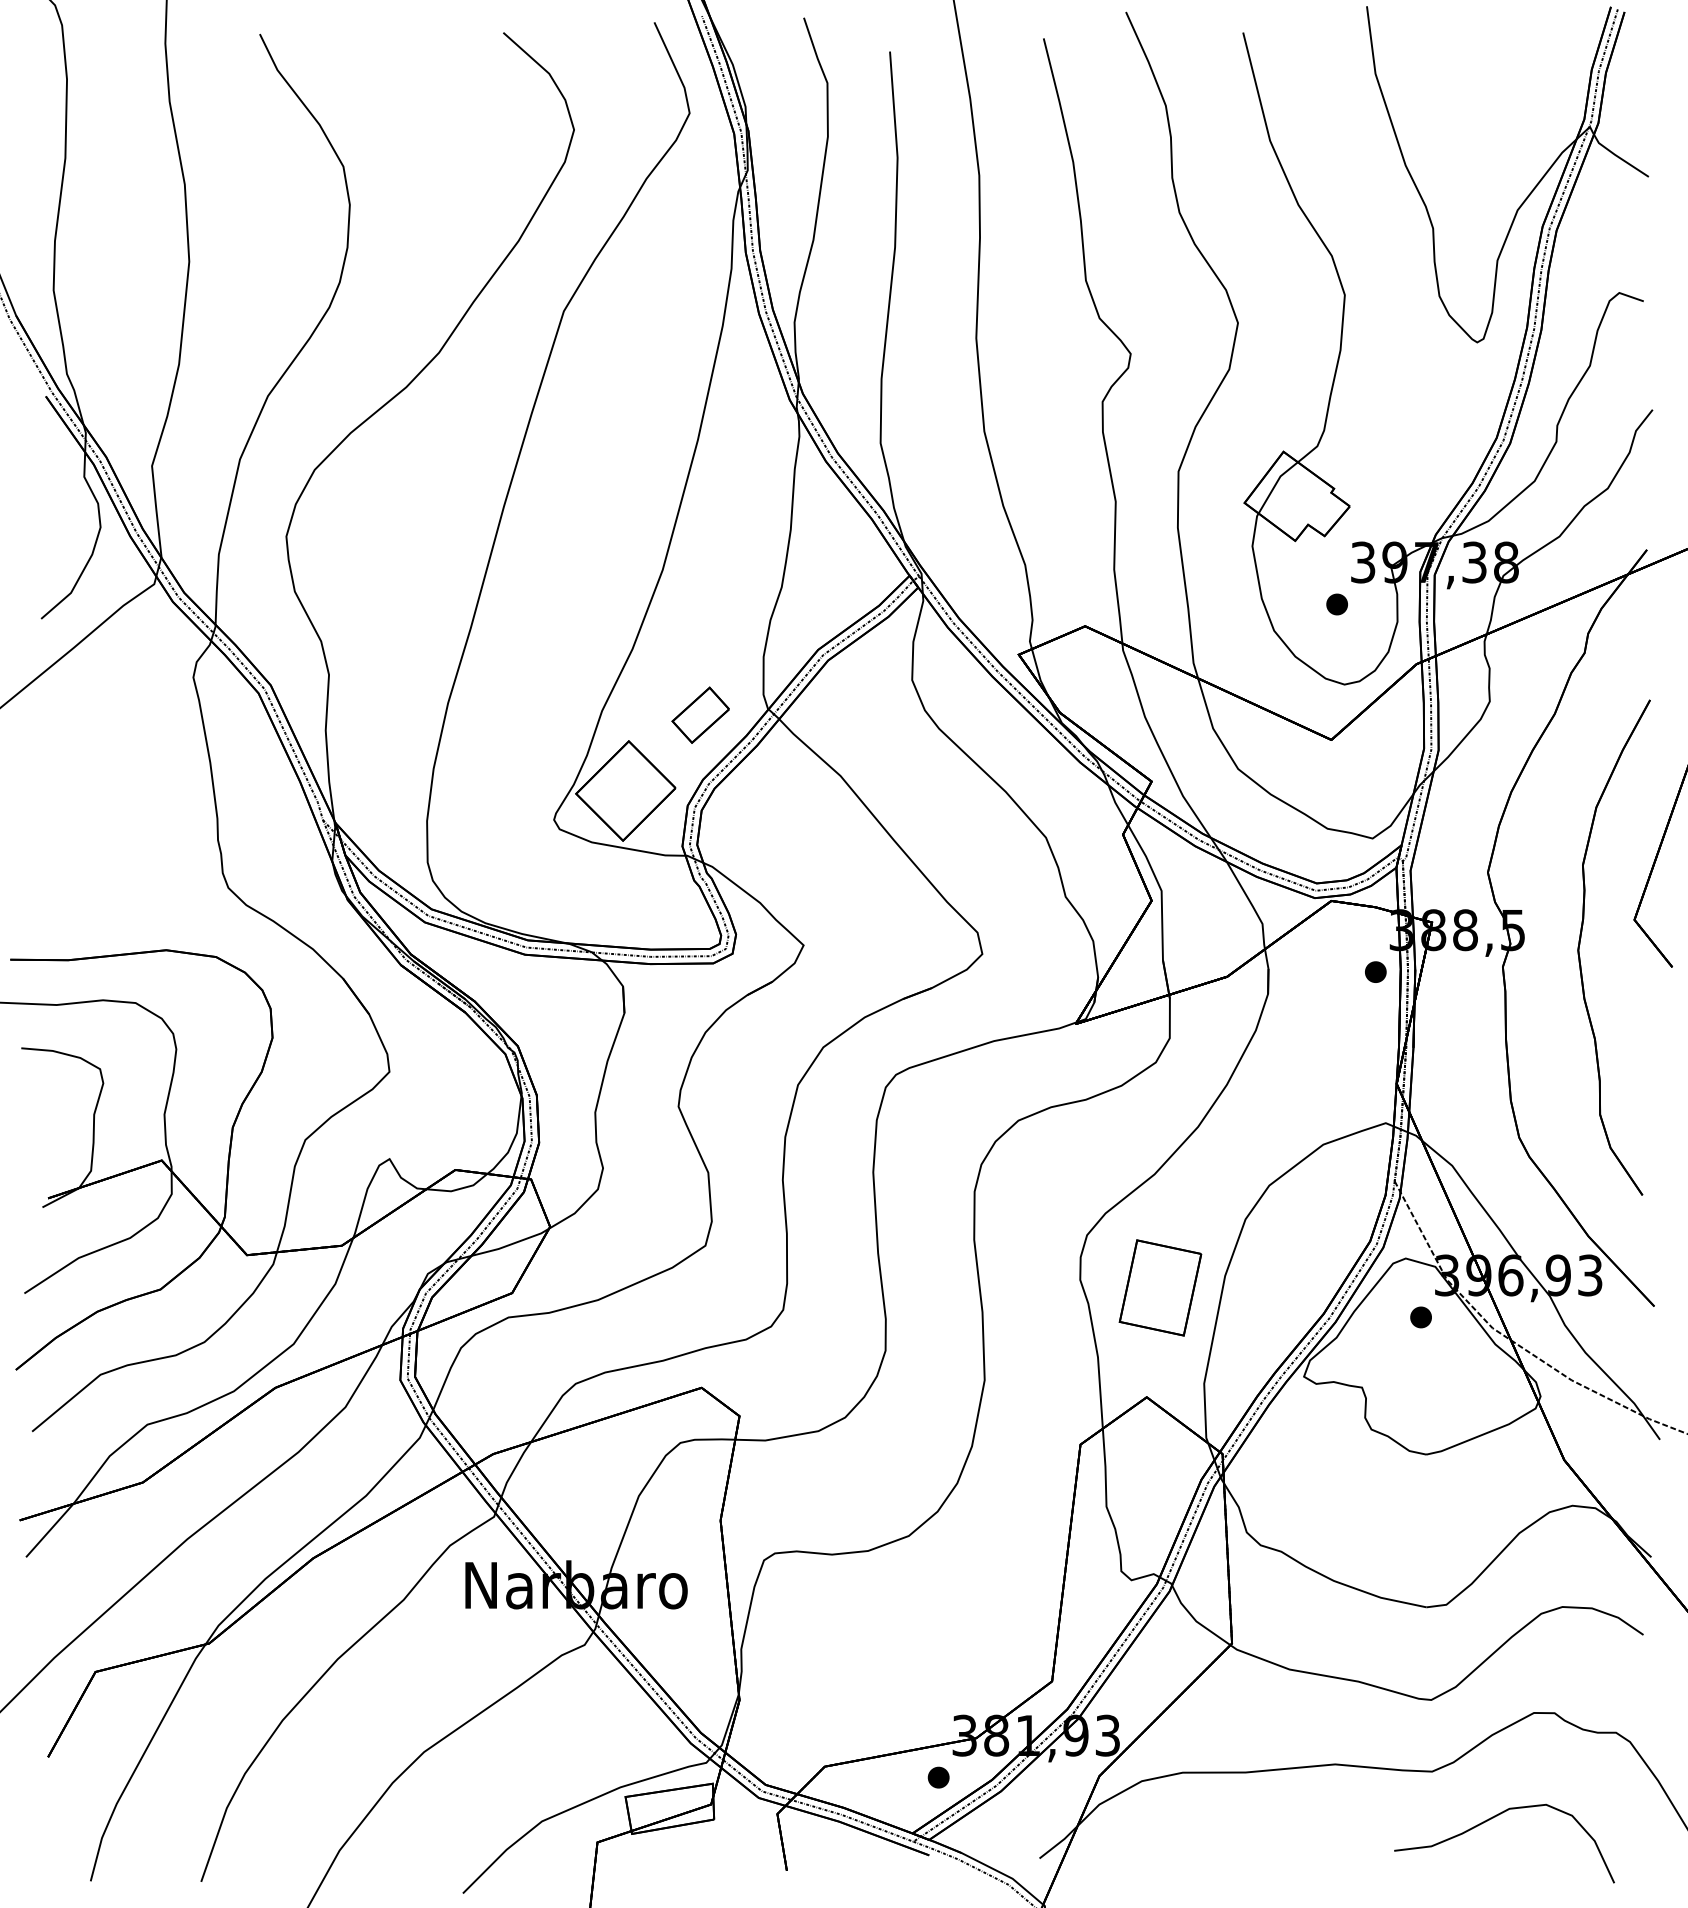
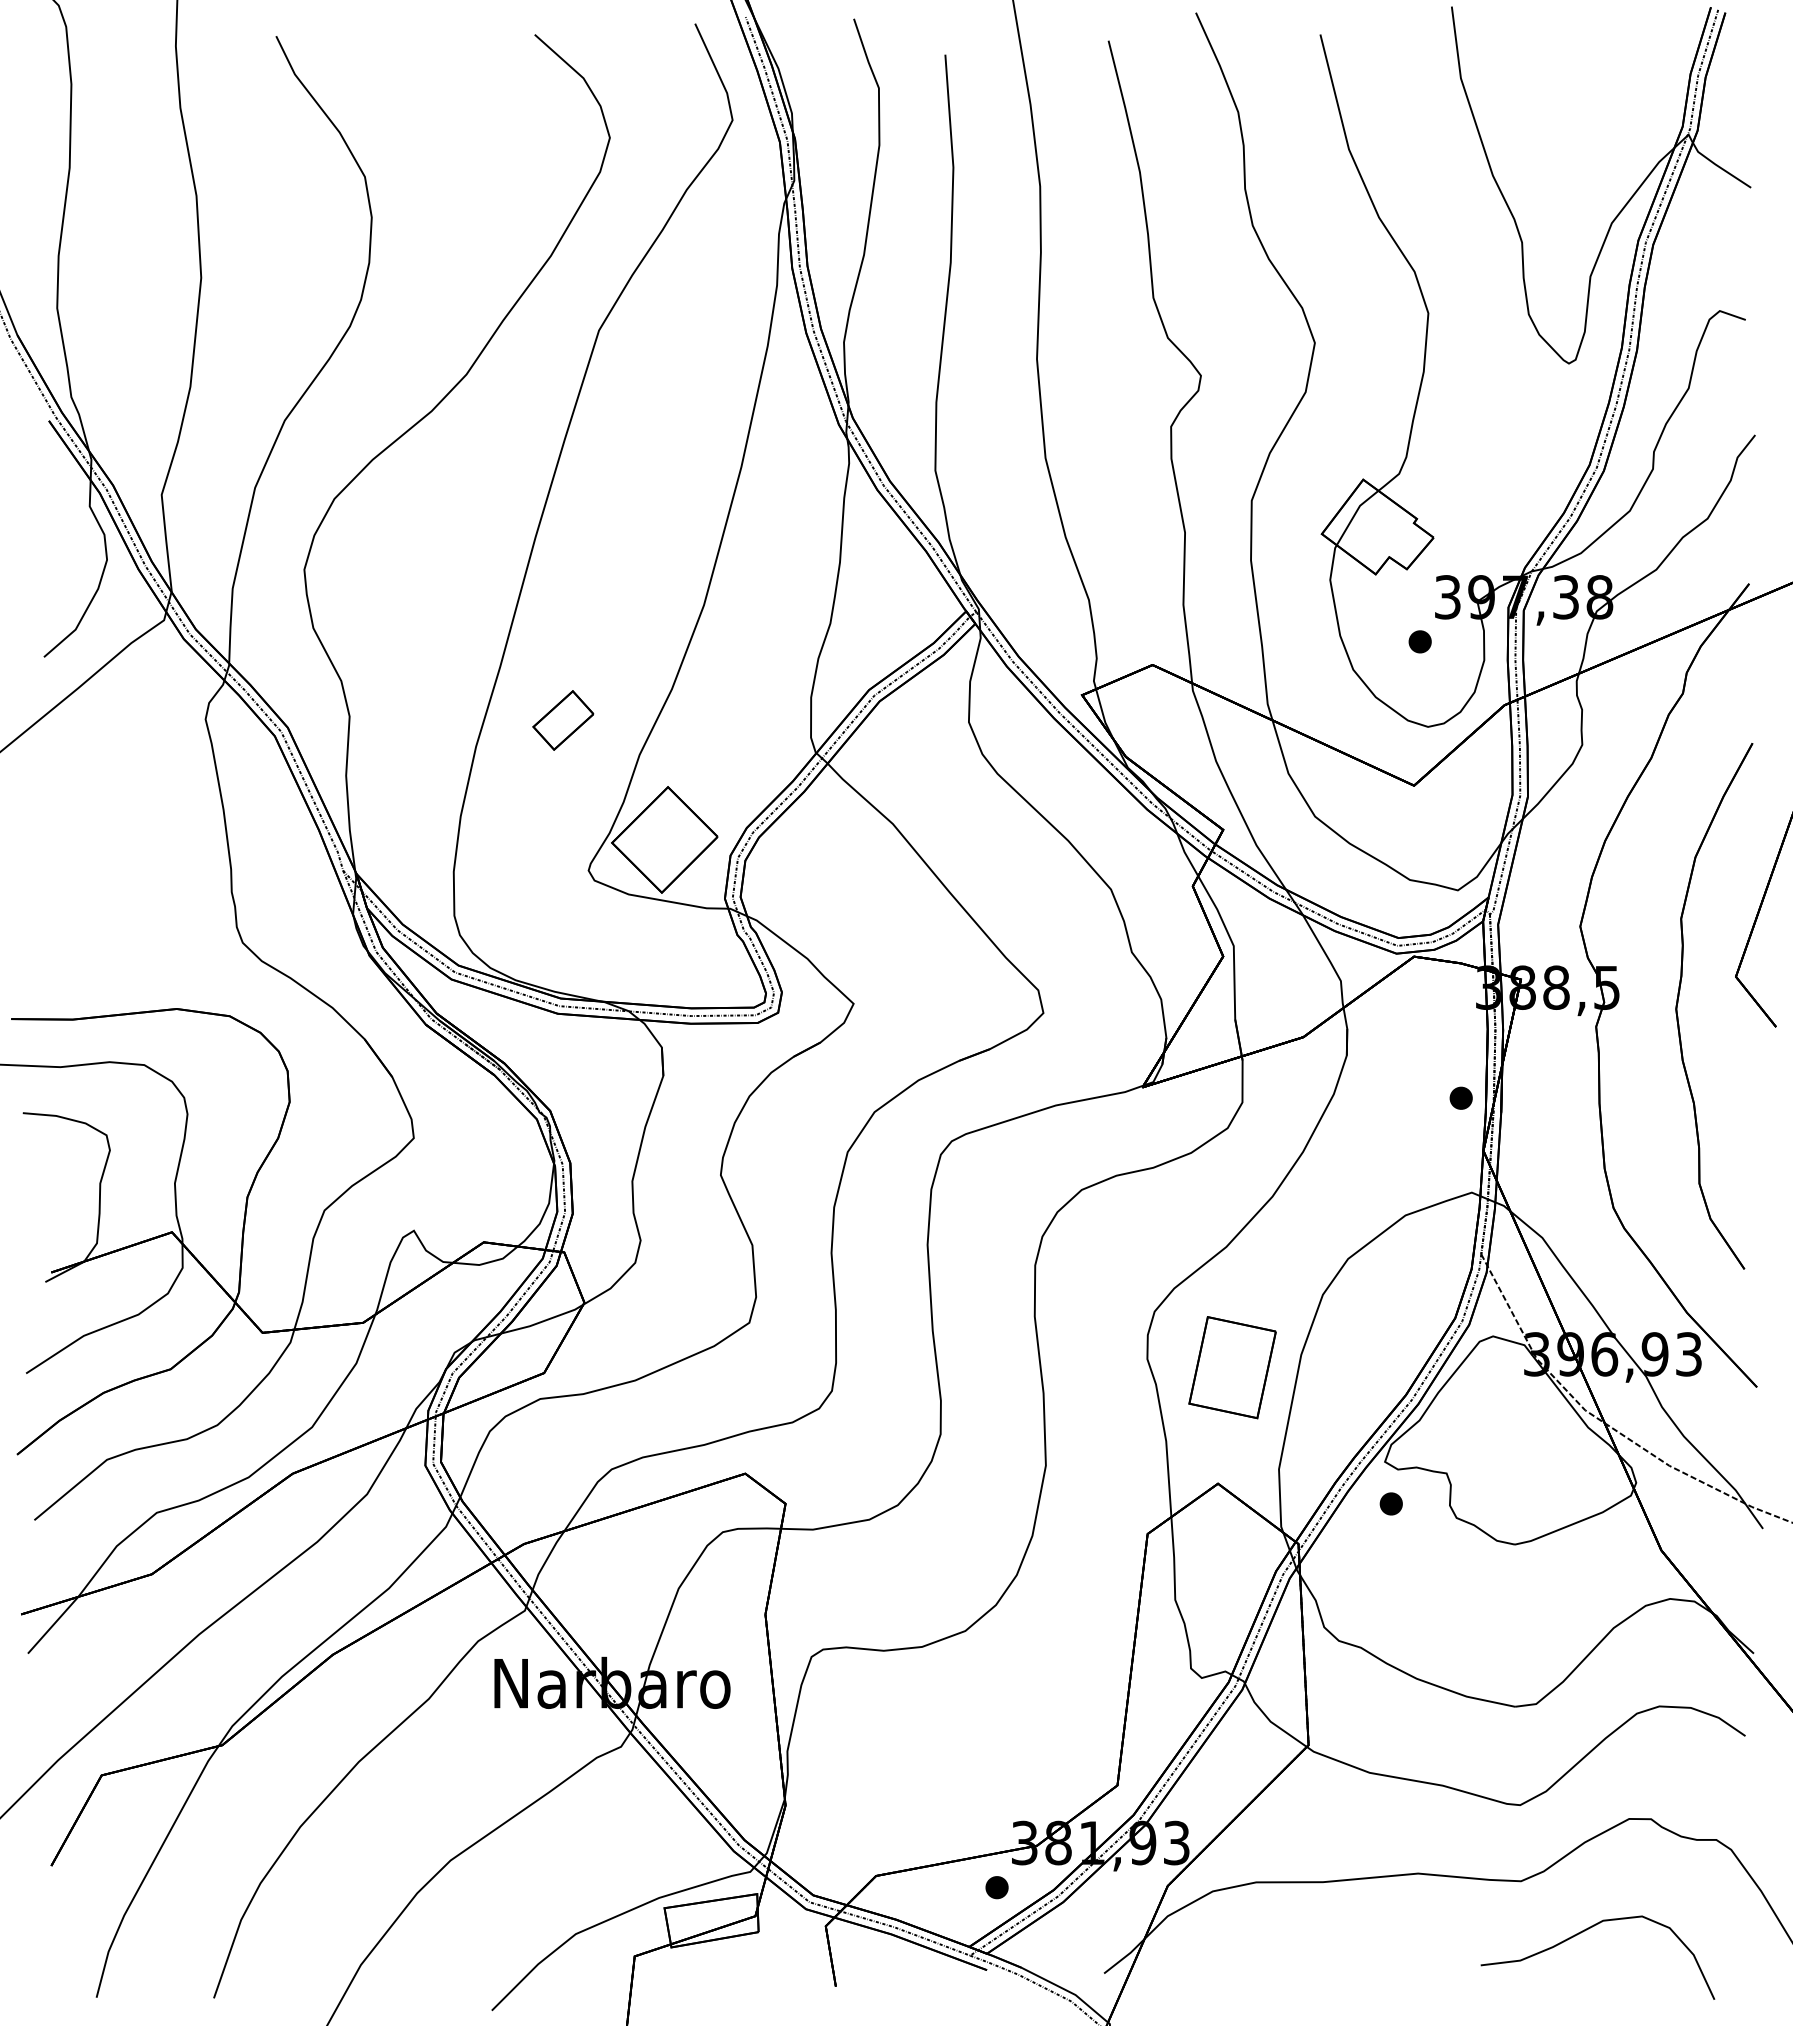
part: (700, 715) -> (563, 720), moved
part: (1375, 971) -> (1460, 1097), moved
part: (1420, 1317) -> (1390, 1503), moved

